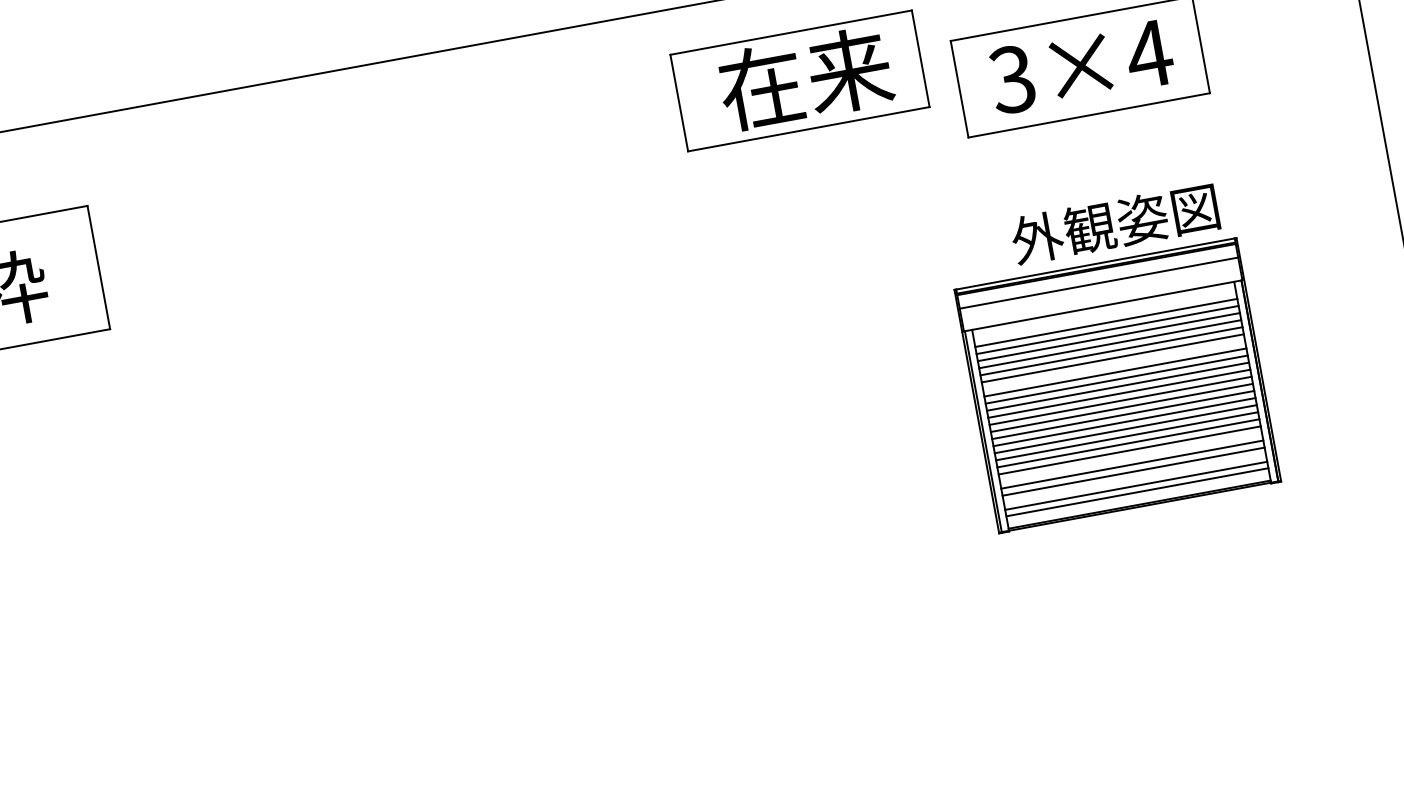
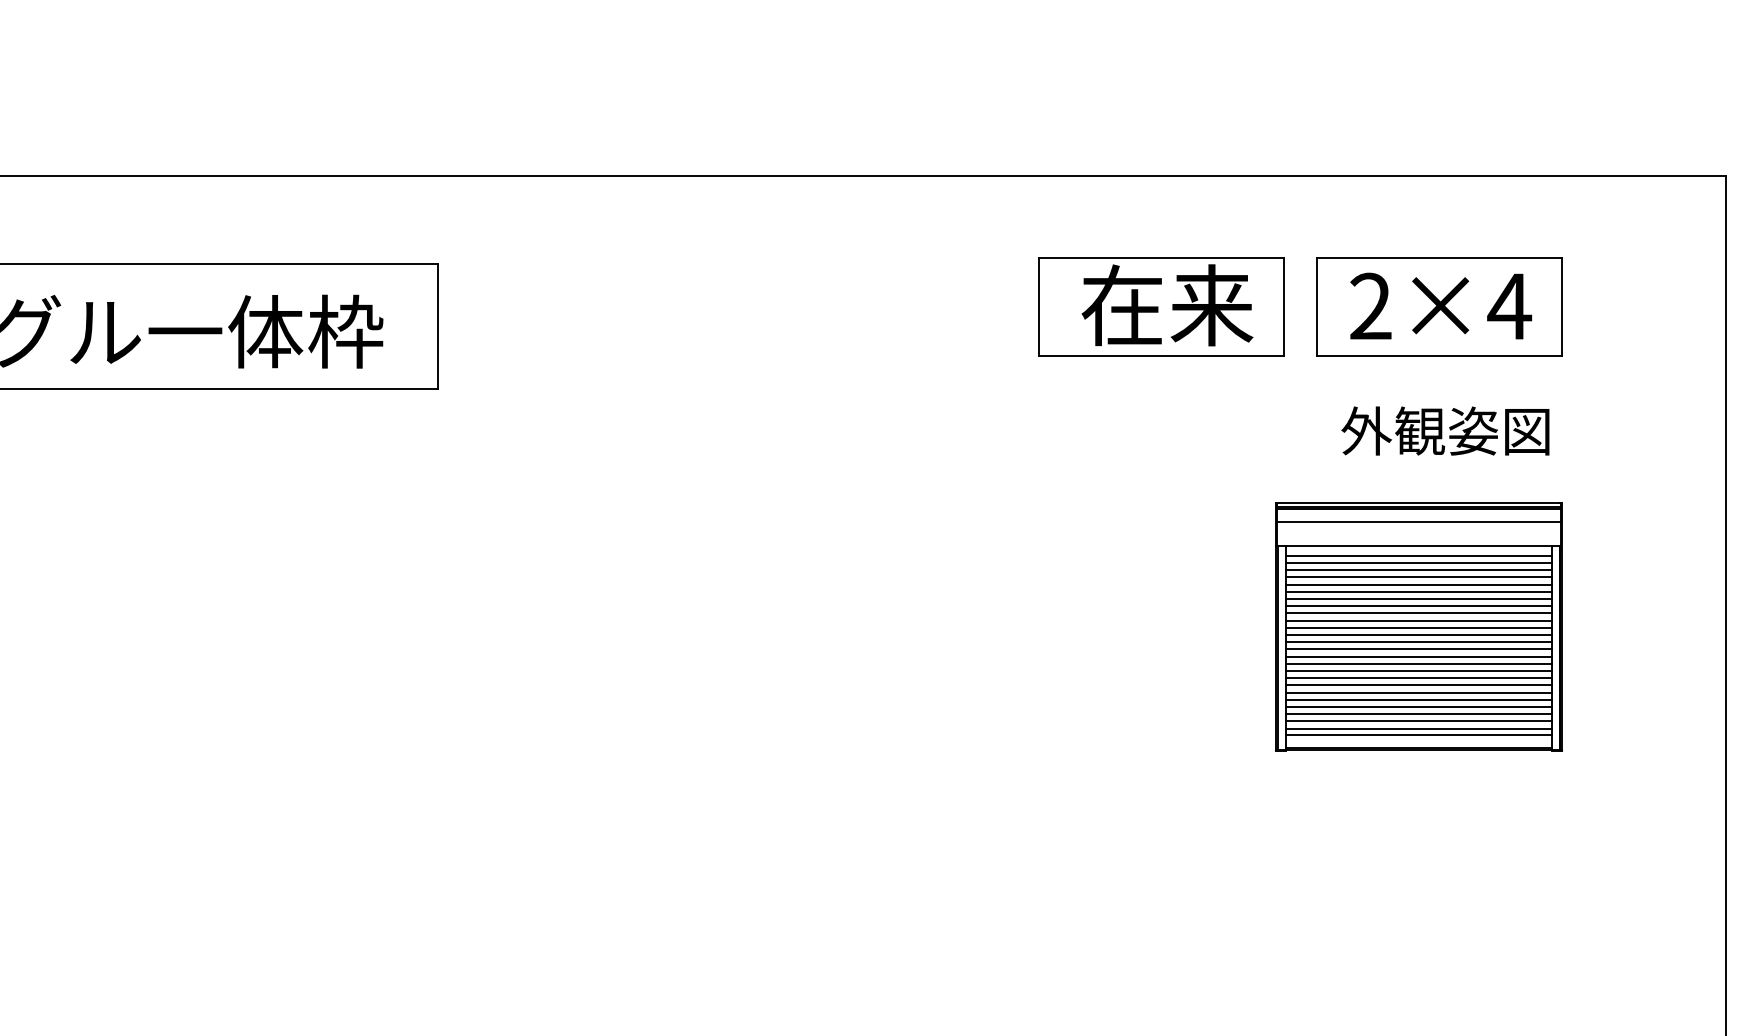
text: (1012, 79) -> (1370, 306), 3×4 -> 2×4
part: (800, 80) -> (1161, 306), moved
text: (1114, 223) -> (1445, 430), moved
line: (1104, 315) -> (1418, 555), added
line: (1113, 365) -> (1418, 606), added
line: (1130, 457) -> (1418, 699), added
line: (1134, 479) -> (1418, 721), added

